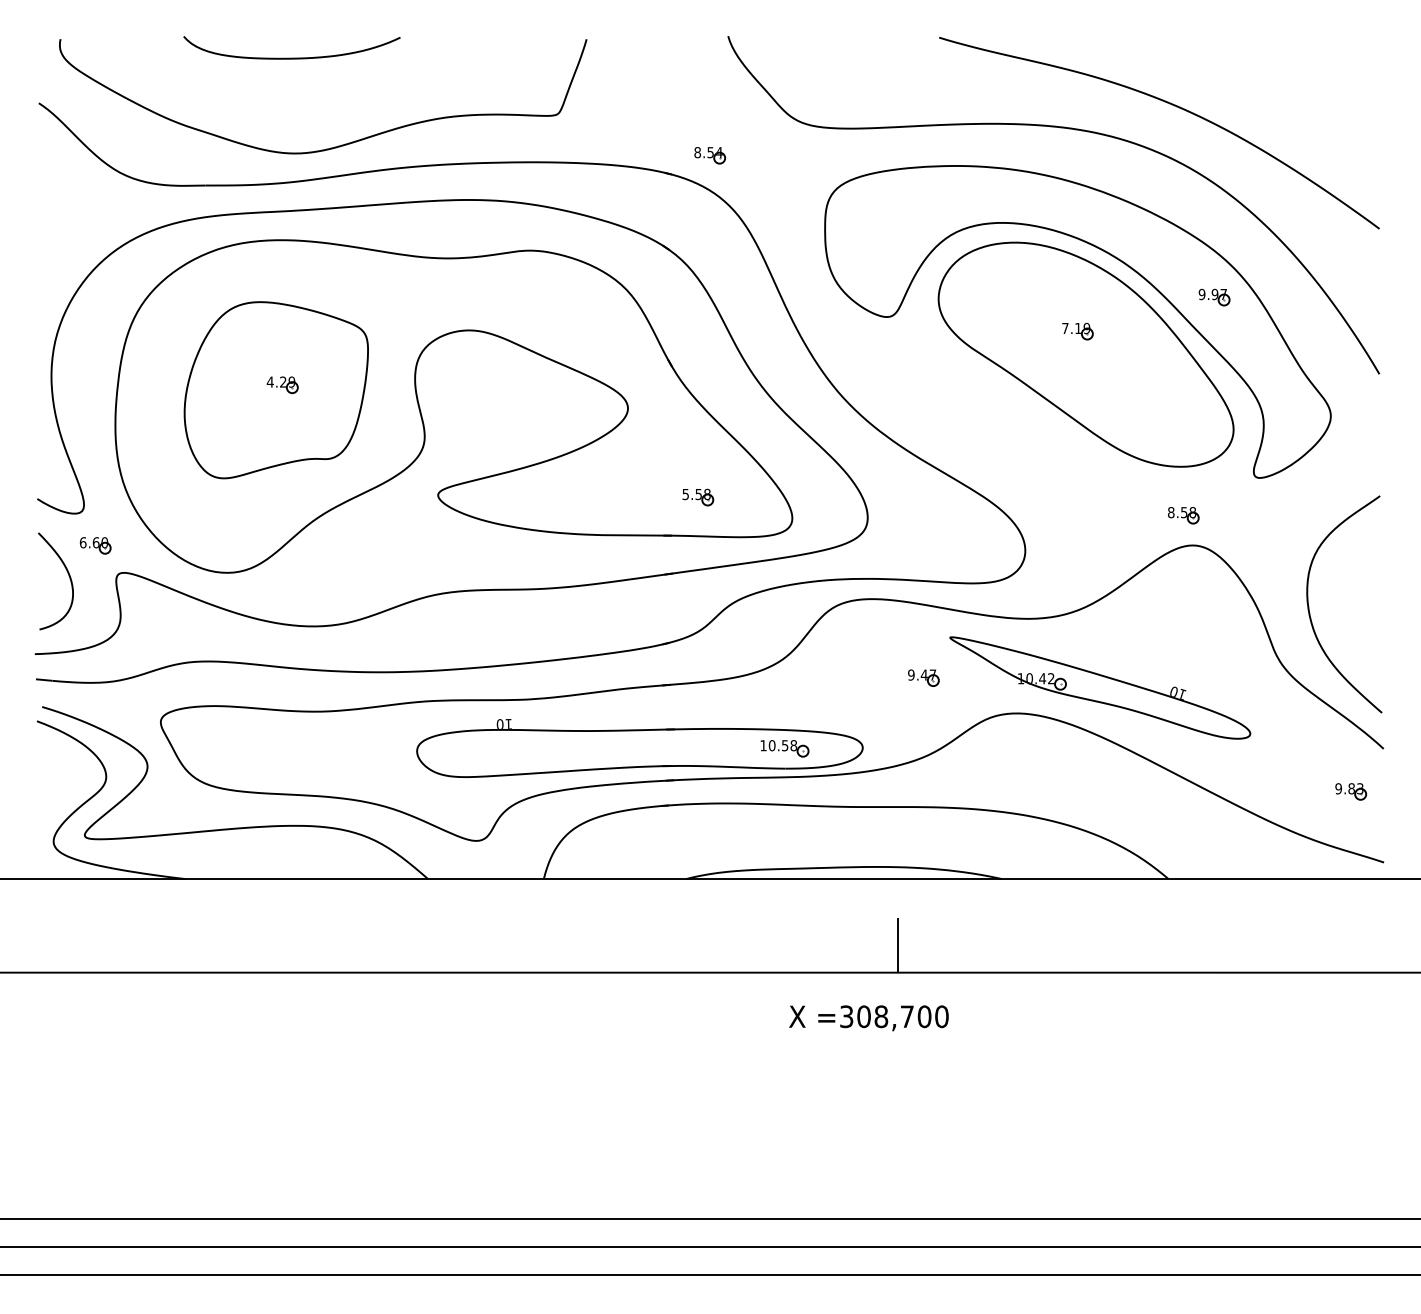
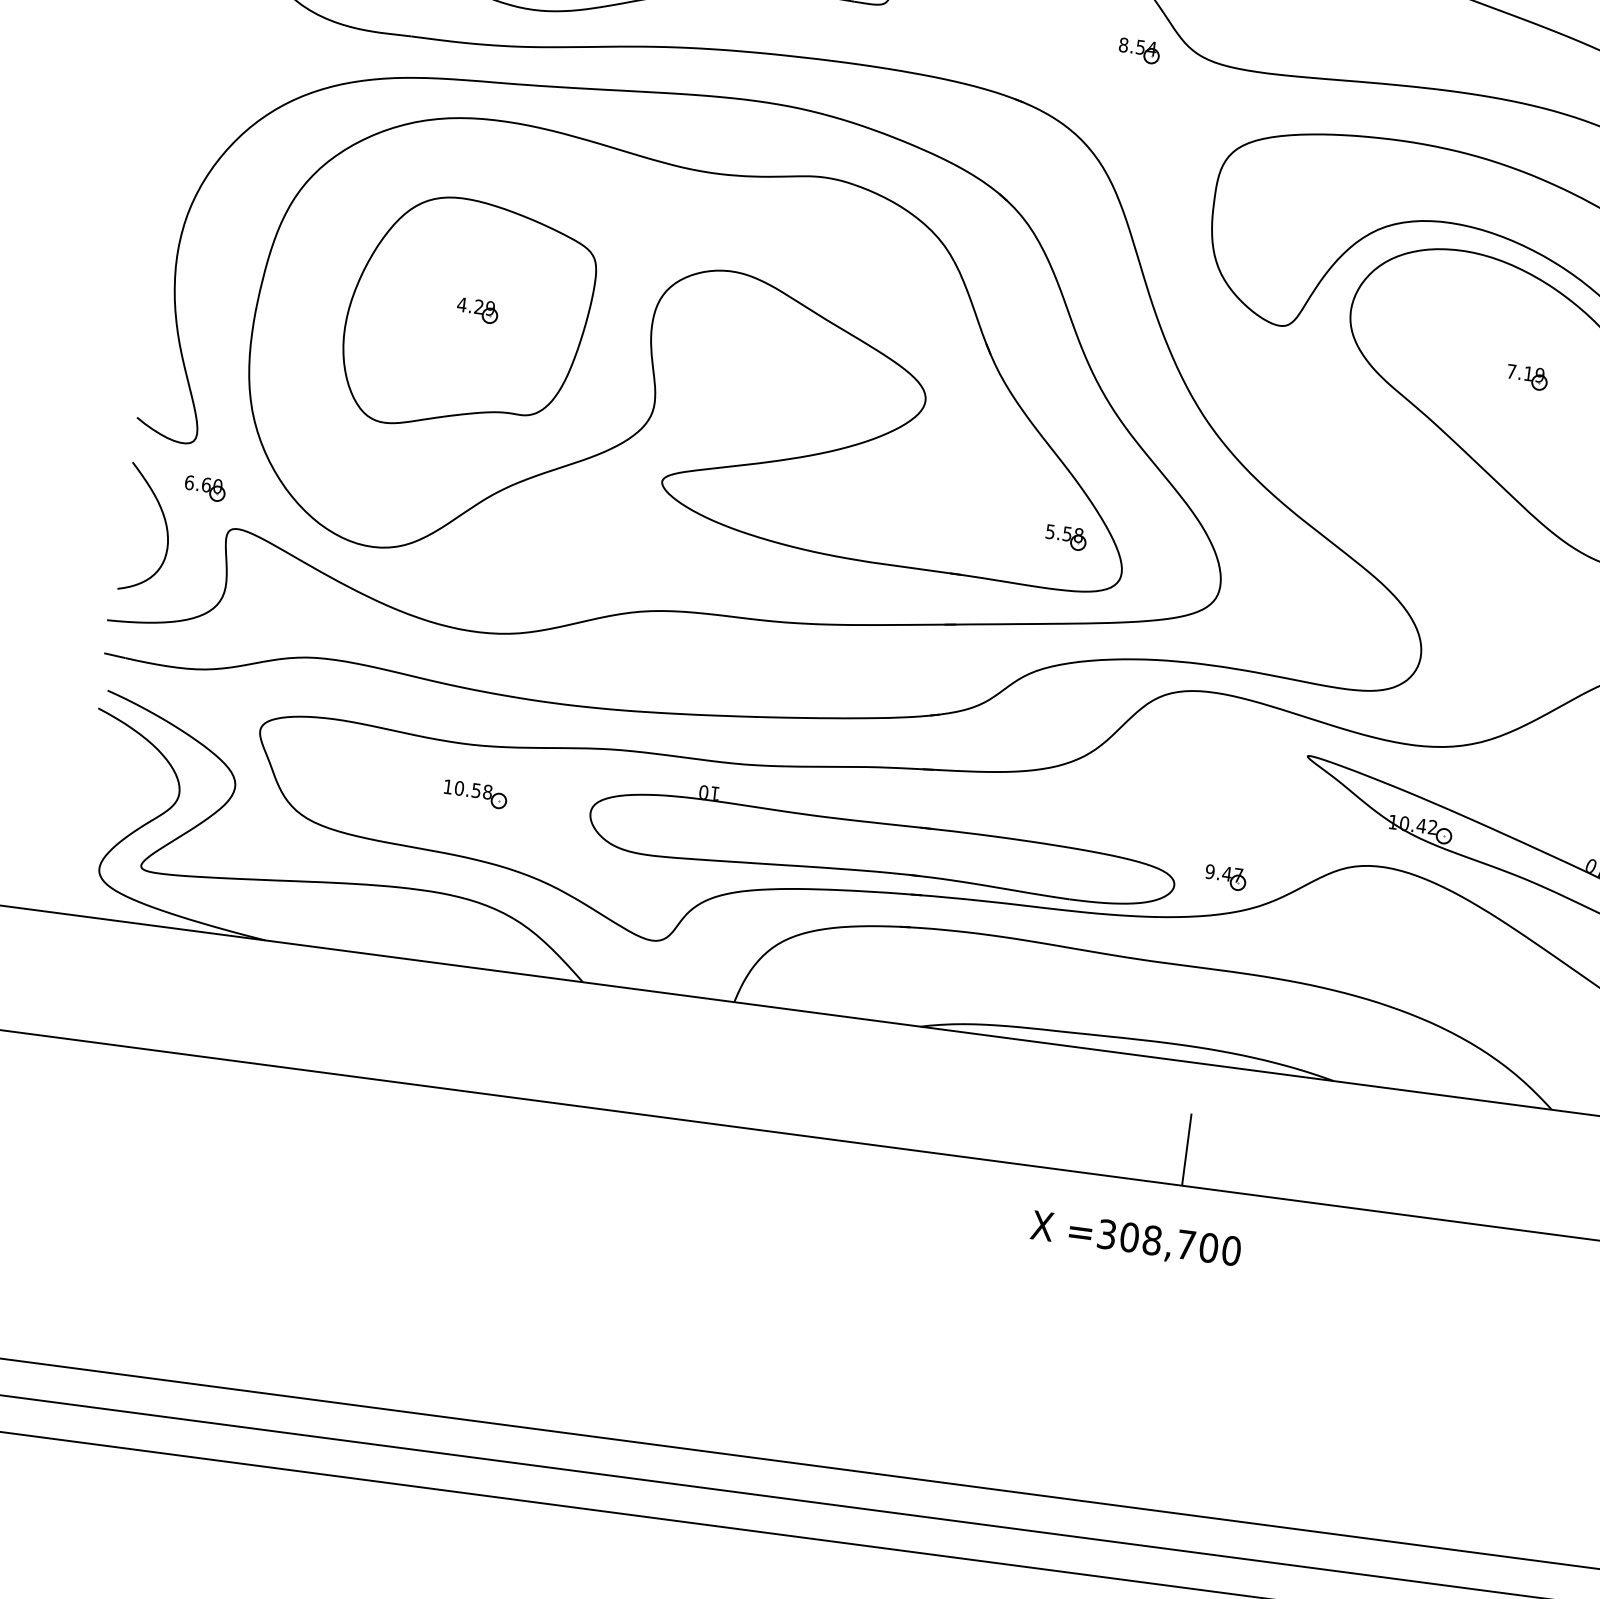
part: (710, 155) -> (1140, 51), moved
part: (698, 497) -> (1066, 537), moved
part: (923, 677) -> (1225, 877), moved
part: (784, 748) -> (475, 794), moved

